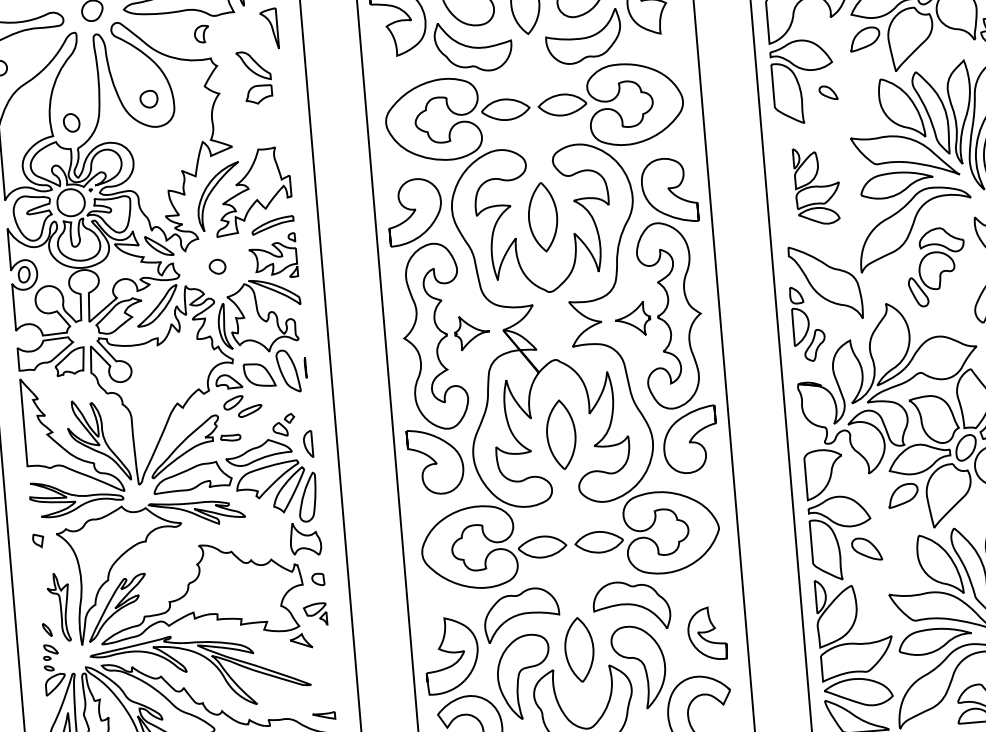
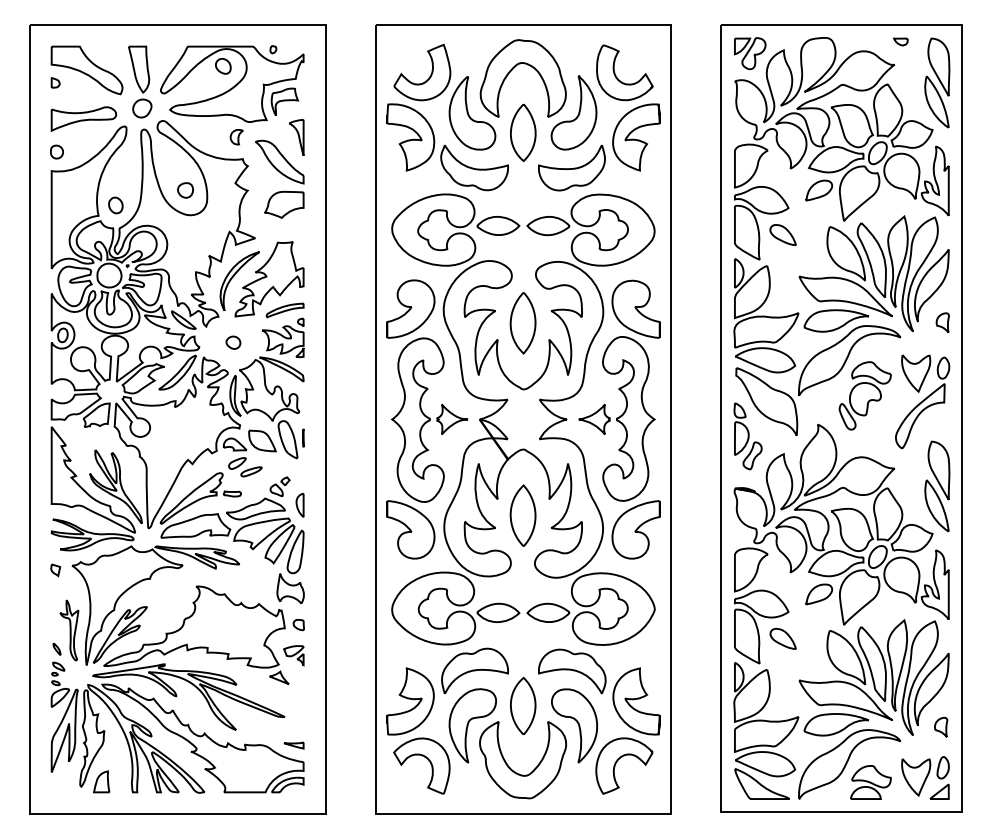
part: (254, 76) -> (279, 178), size x1.67
part: (827, 92) -> (782, 234), size x1.67
part: (817, 185) -> (766, 315), size x1.67
part: (707, 633) -> (636, 701), size x1.43

